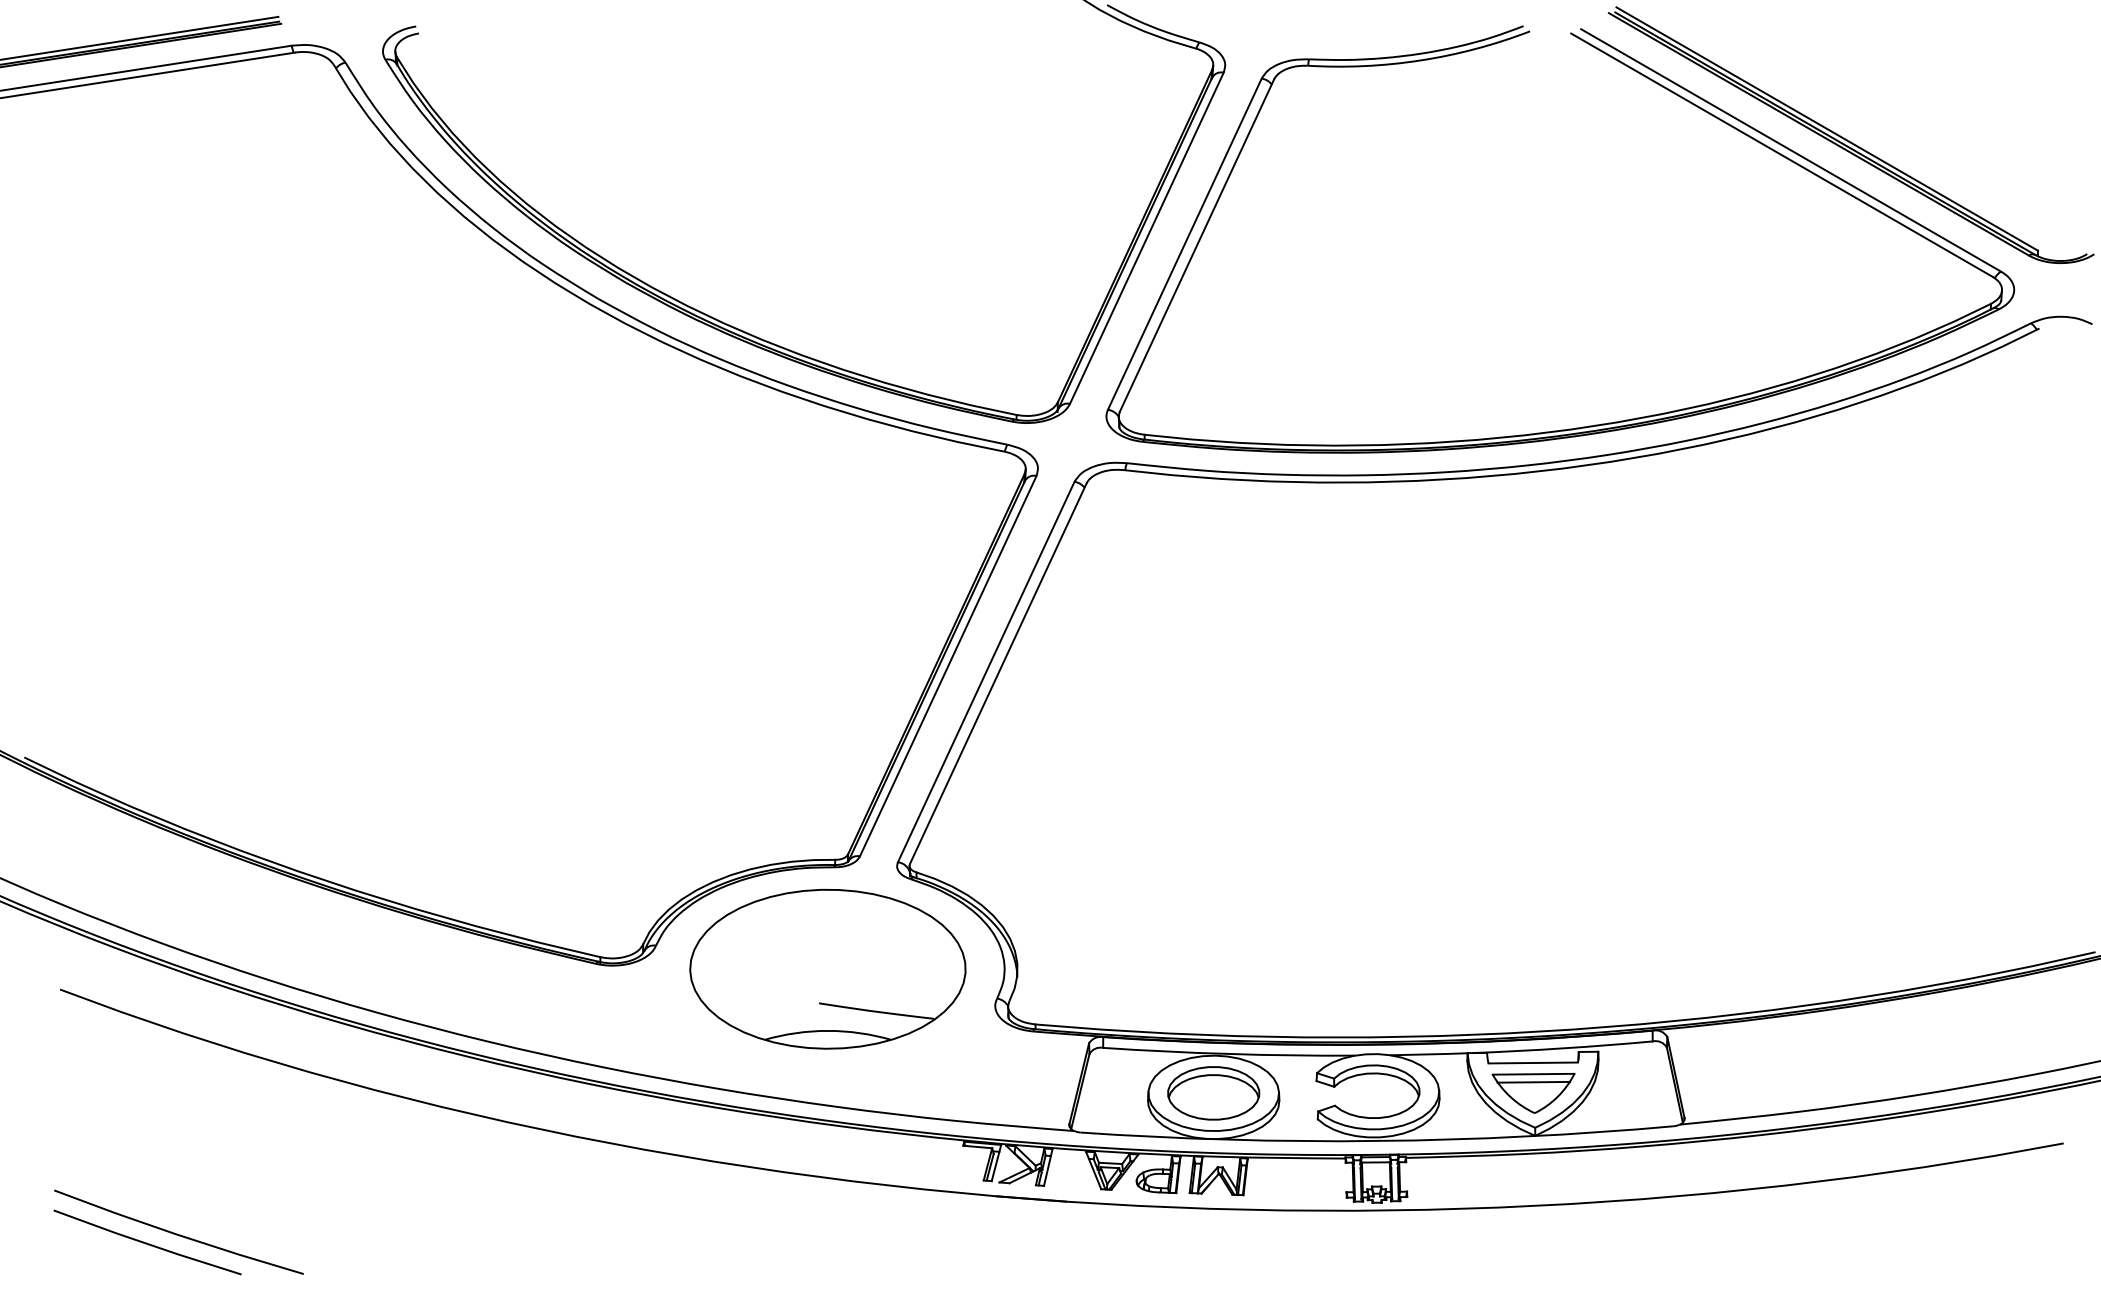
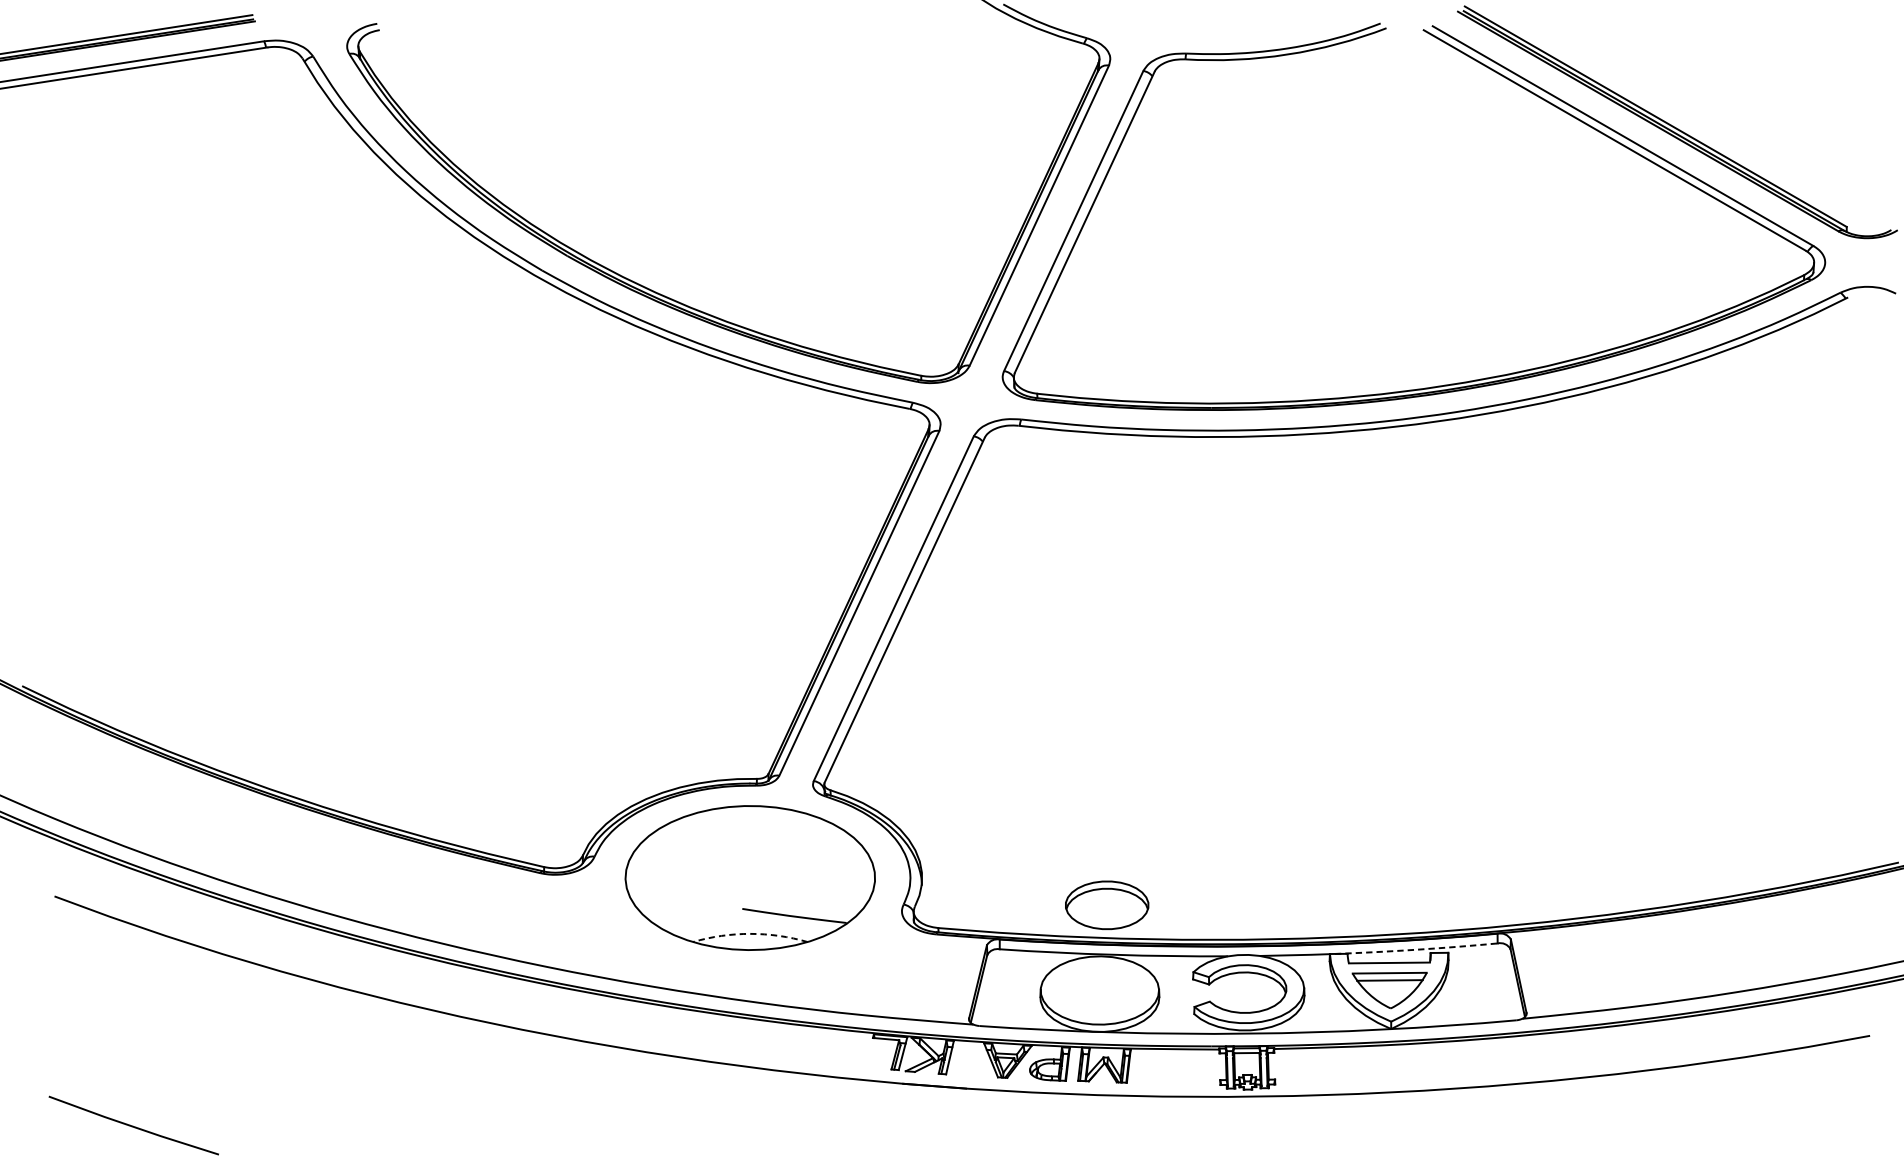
arc: (827, 1030) -> (749, 933), solid -> dashed
arc: (1562, 1048) -> (1415, 949), solid -> dashed
part: (1213, 1093) -> (1106, 905), moved
line: (177, 1233) -> (160, 1117), removed

